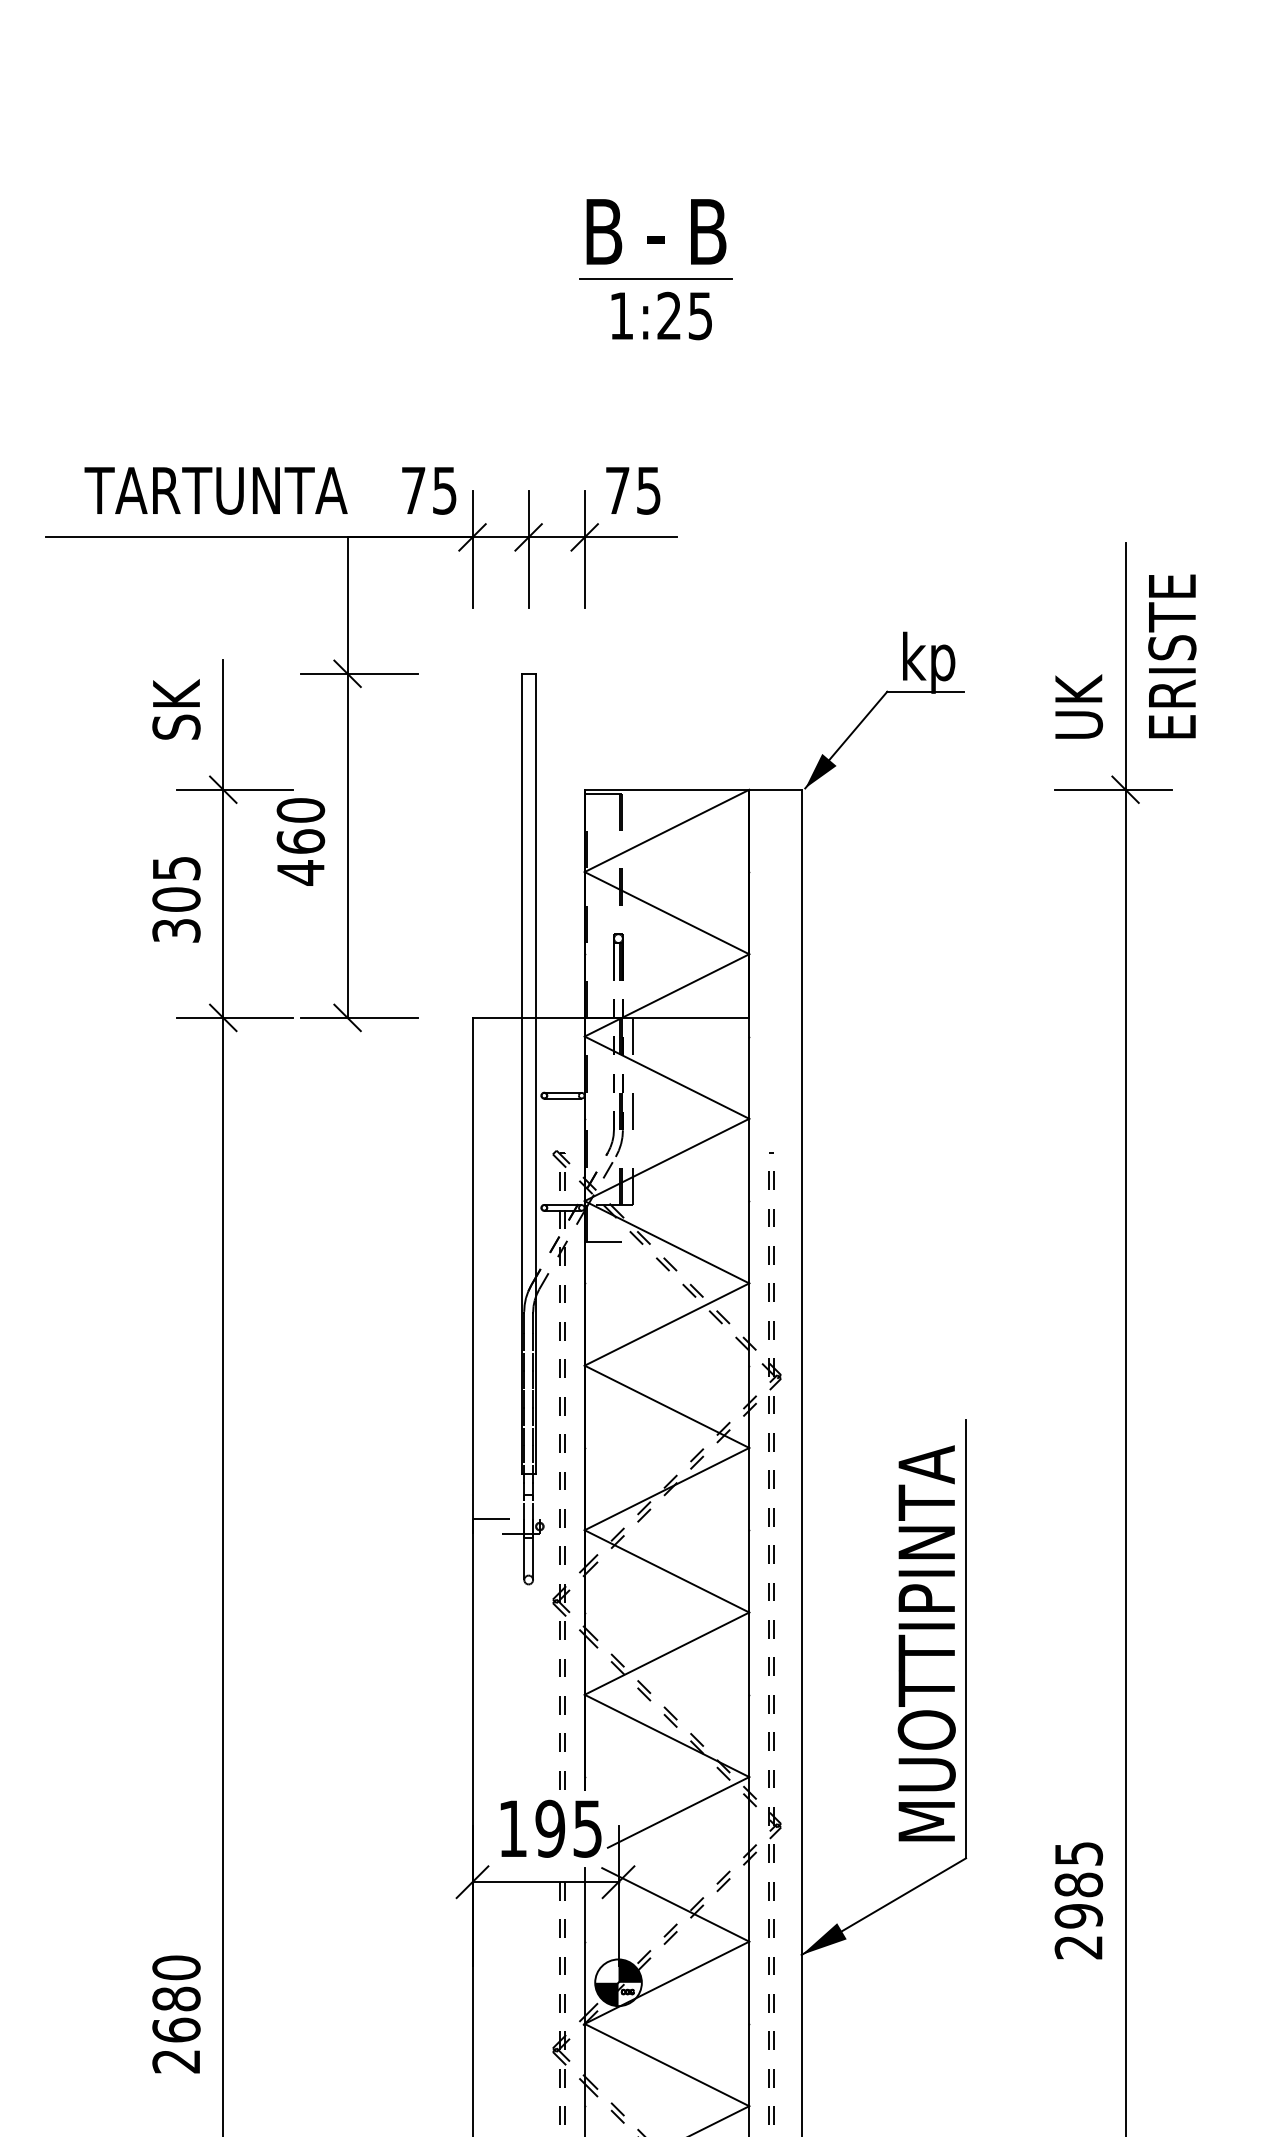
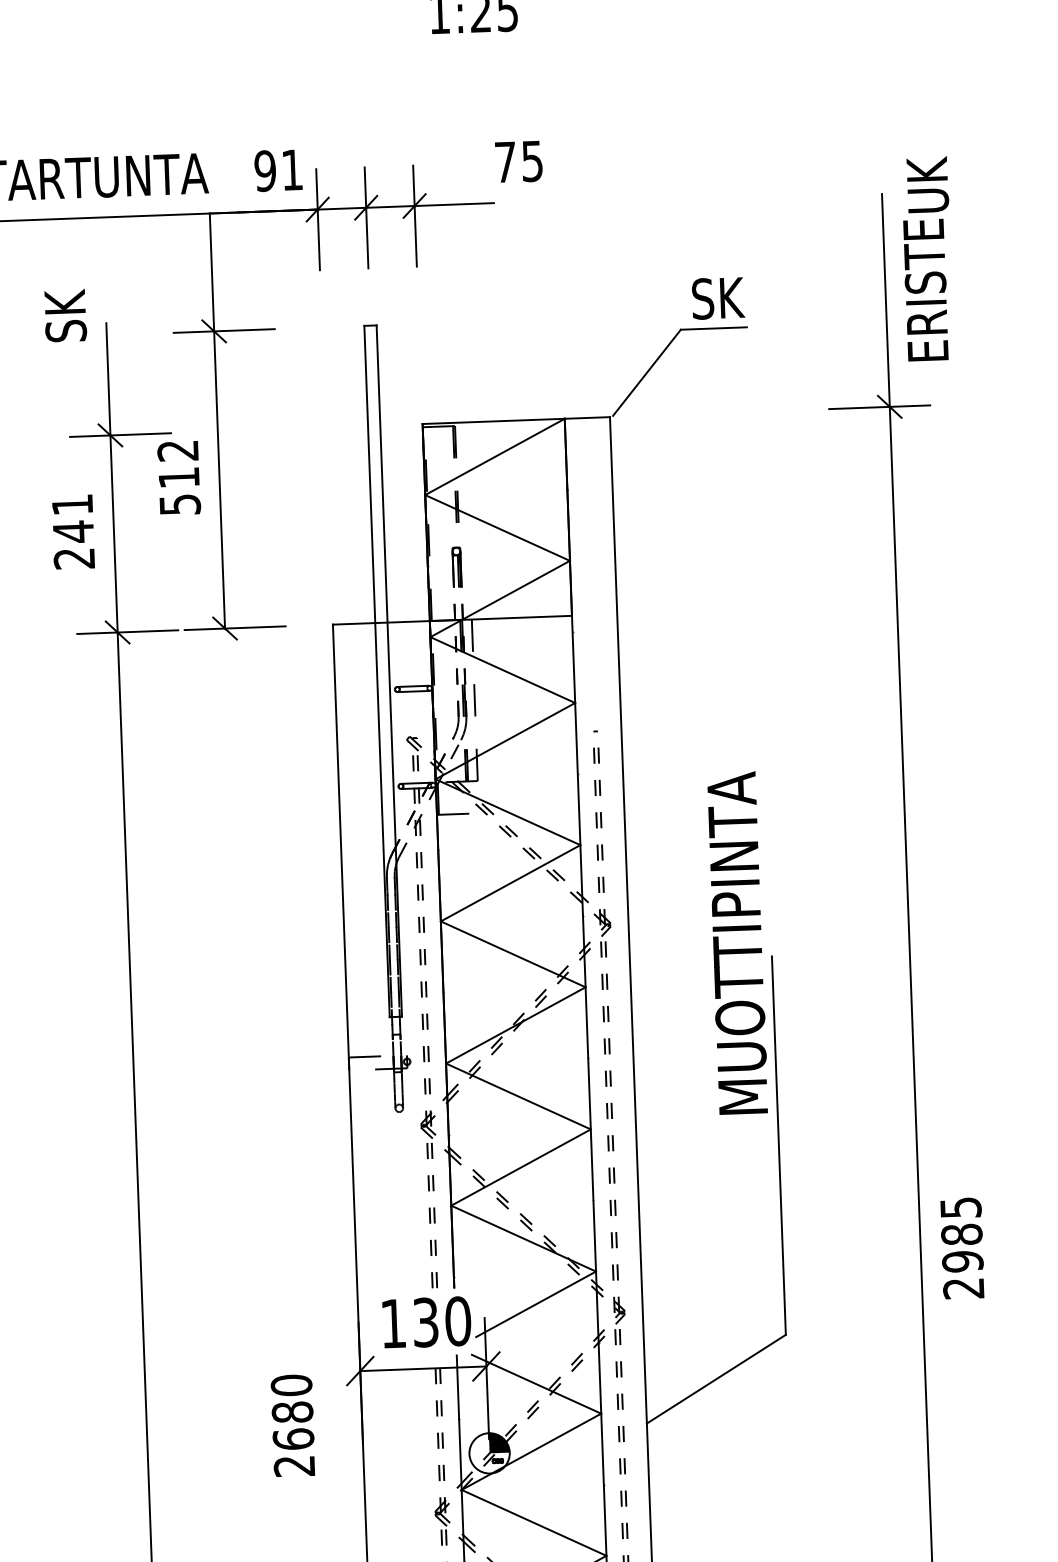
text: (428, 490) -> (278, 170), 75 -> 91
text: (633, 490) -> (519, 161), moved
text: (931, 662) -> (718, 303), kp -> SK
text: (1078, 706) -> (927, 184), moved
text: (176, 709) -> (65, 315), moved
fill: (820, 770) -> (625, 399), removed
text: (300, 841) -> (178, 477), 460 -> 512
text: (176, 899) -> (73, 531), 305 -> 241
text: (926, 1643) -> (737, 943), moved
text: (568, 1828) -> (441, 1321), 195 -> 130
text: (1078, 1900) -> (962, 1248), moved
fill: (823, 1938) -> (665, 1408), removed
fill: (606, 1994) -> (479, 1463), removed
text: (176, 2014) -> (293, 1425), moved

